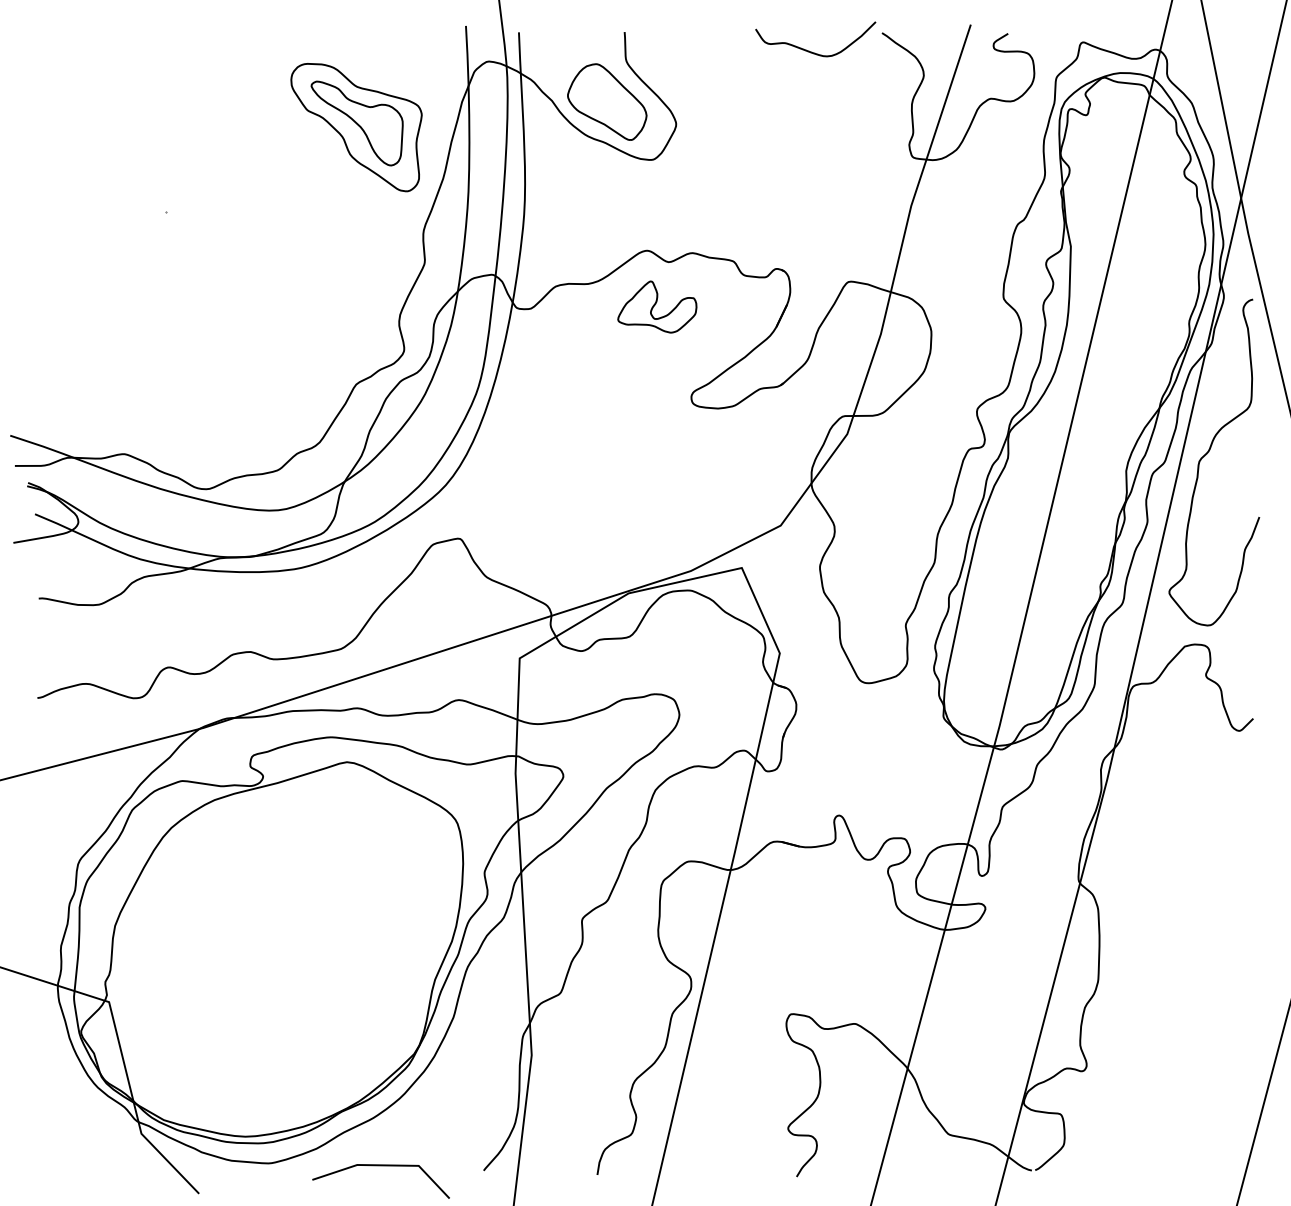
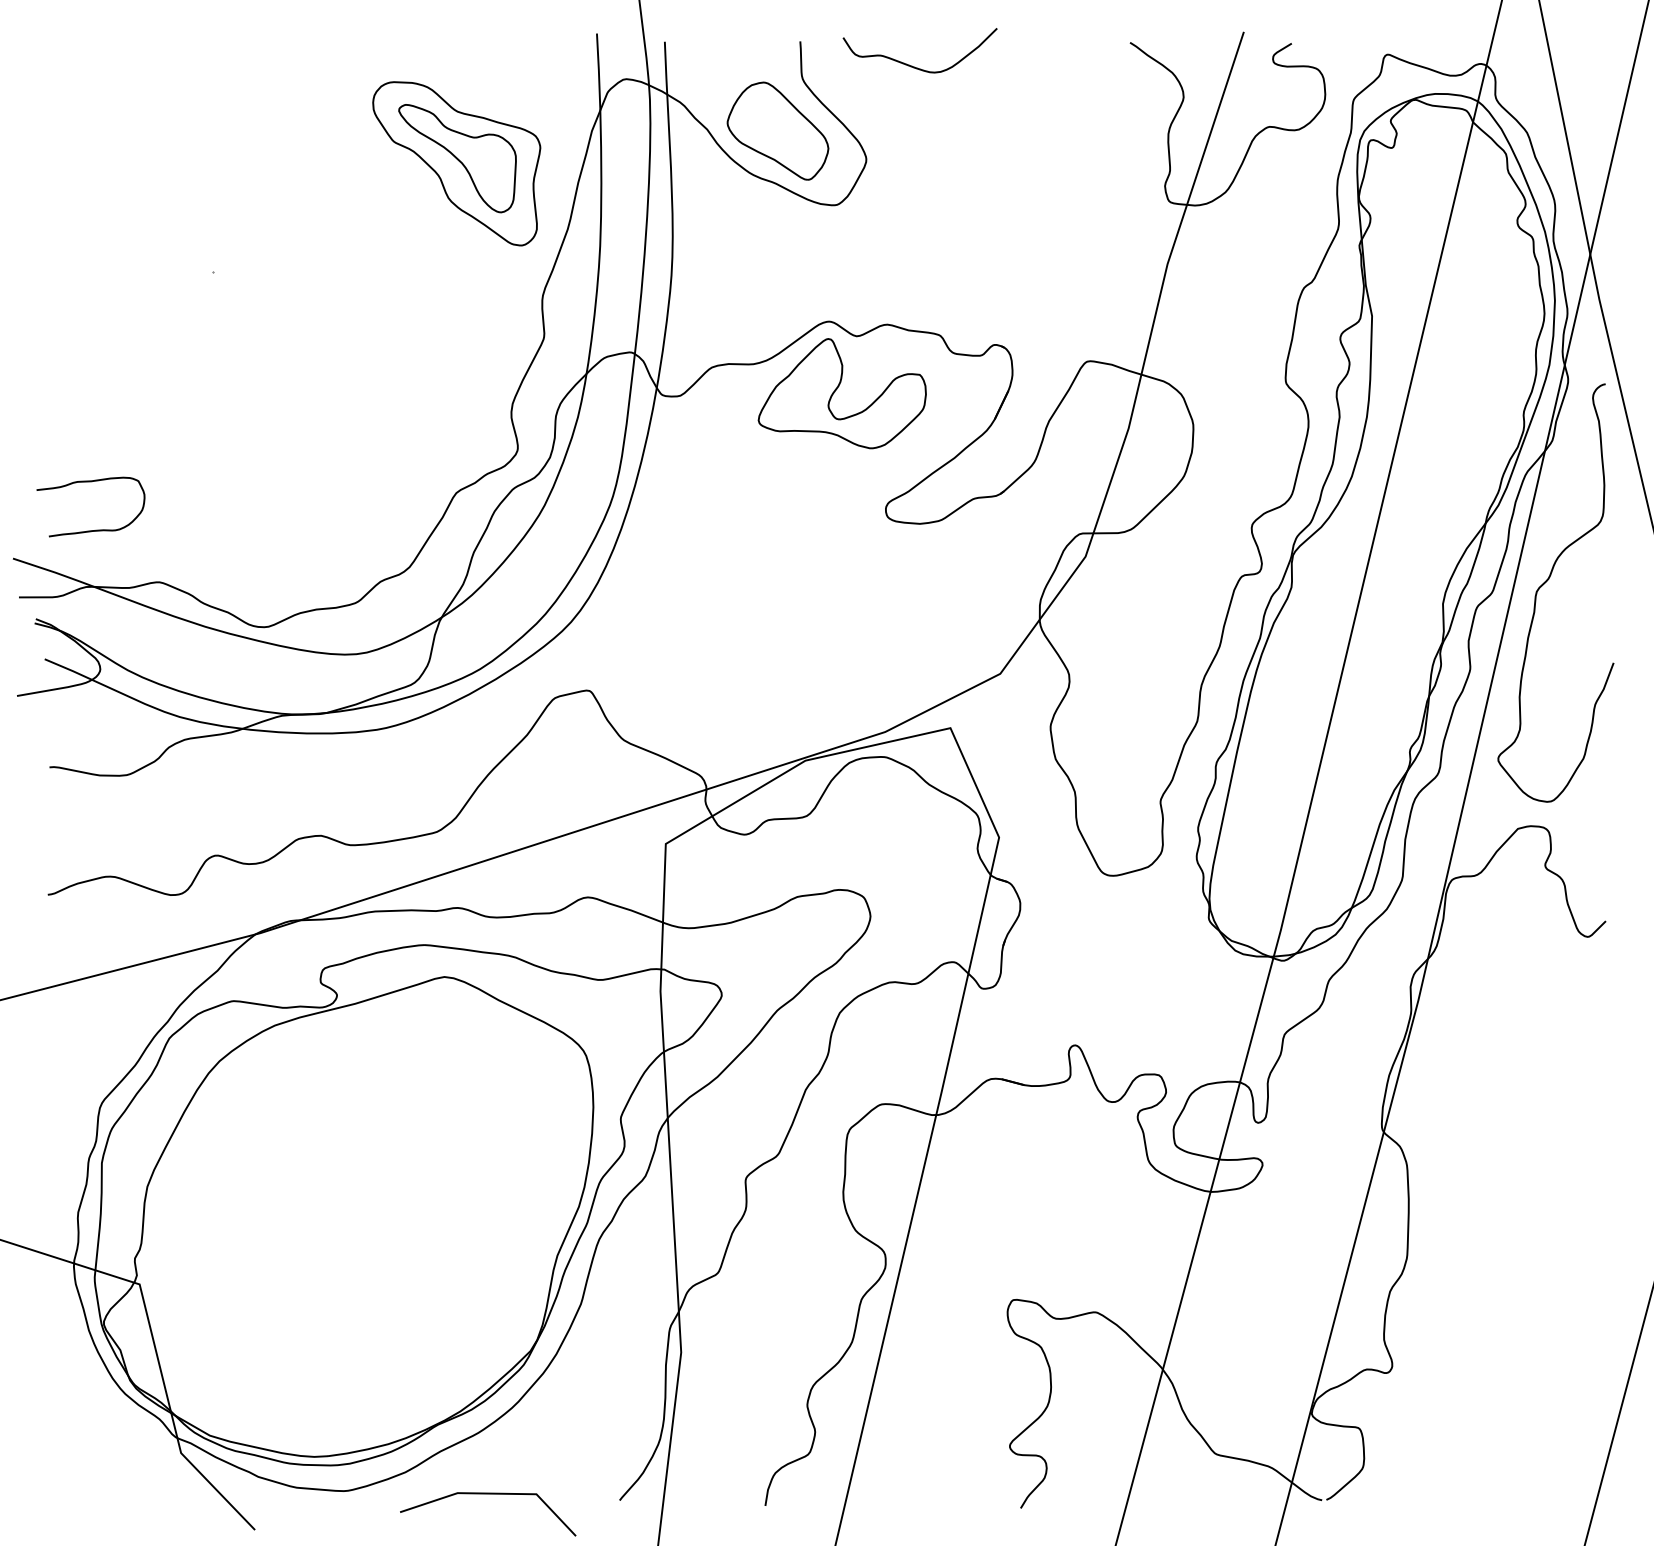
curve: (809, 50) -> (912, 65), moved
part: (656, 306) -> (841, 393), size x1.67
curve: (74, 412) -> (95, 529), added

